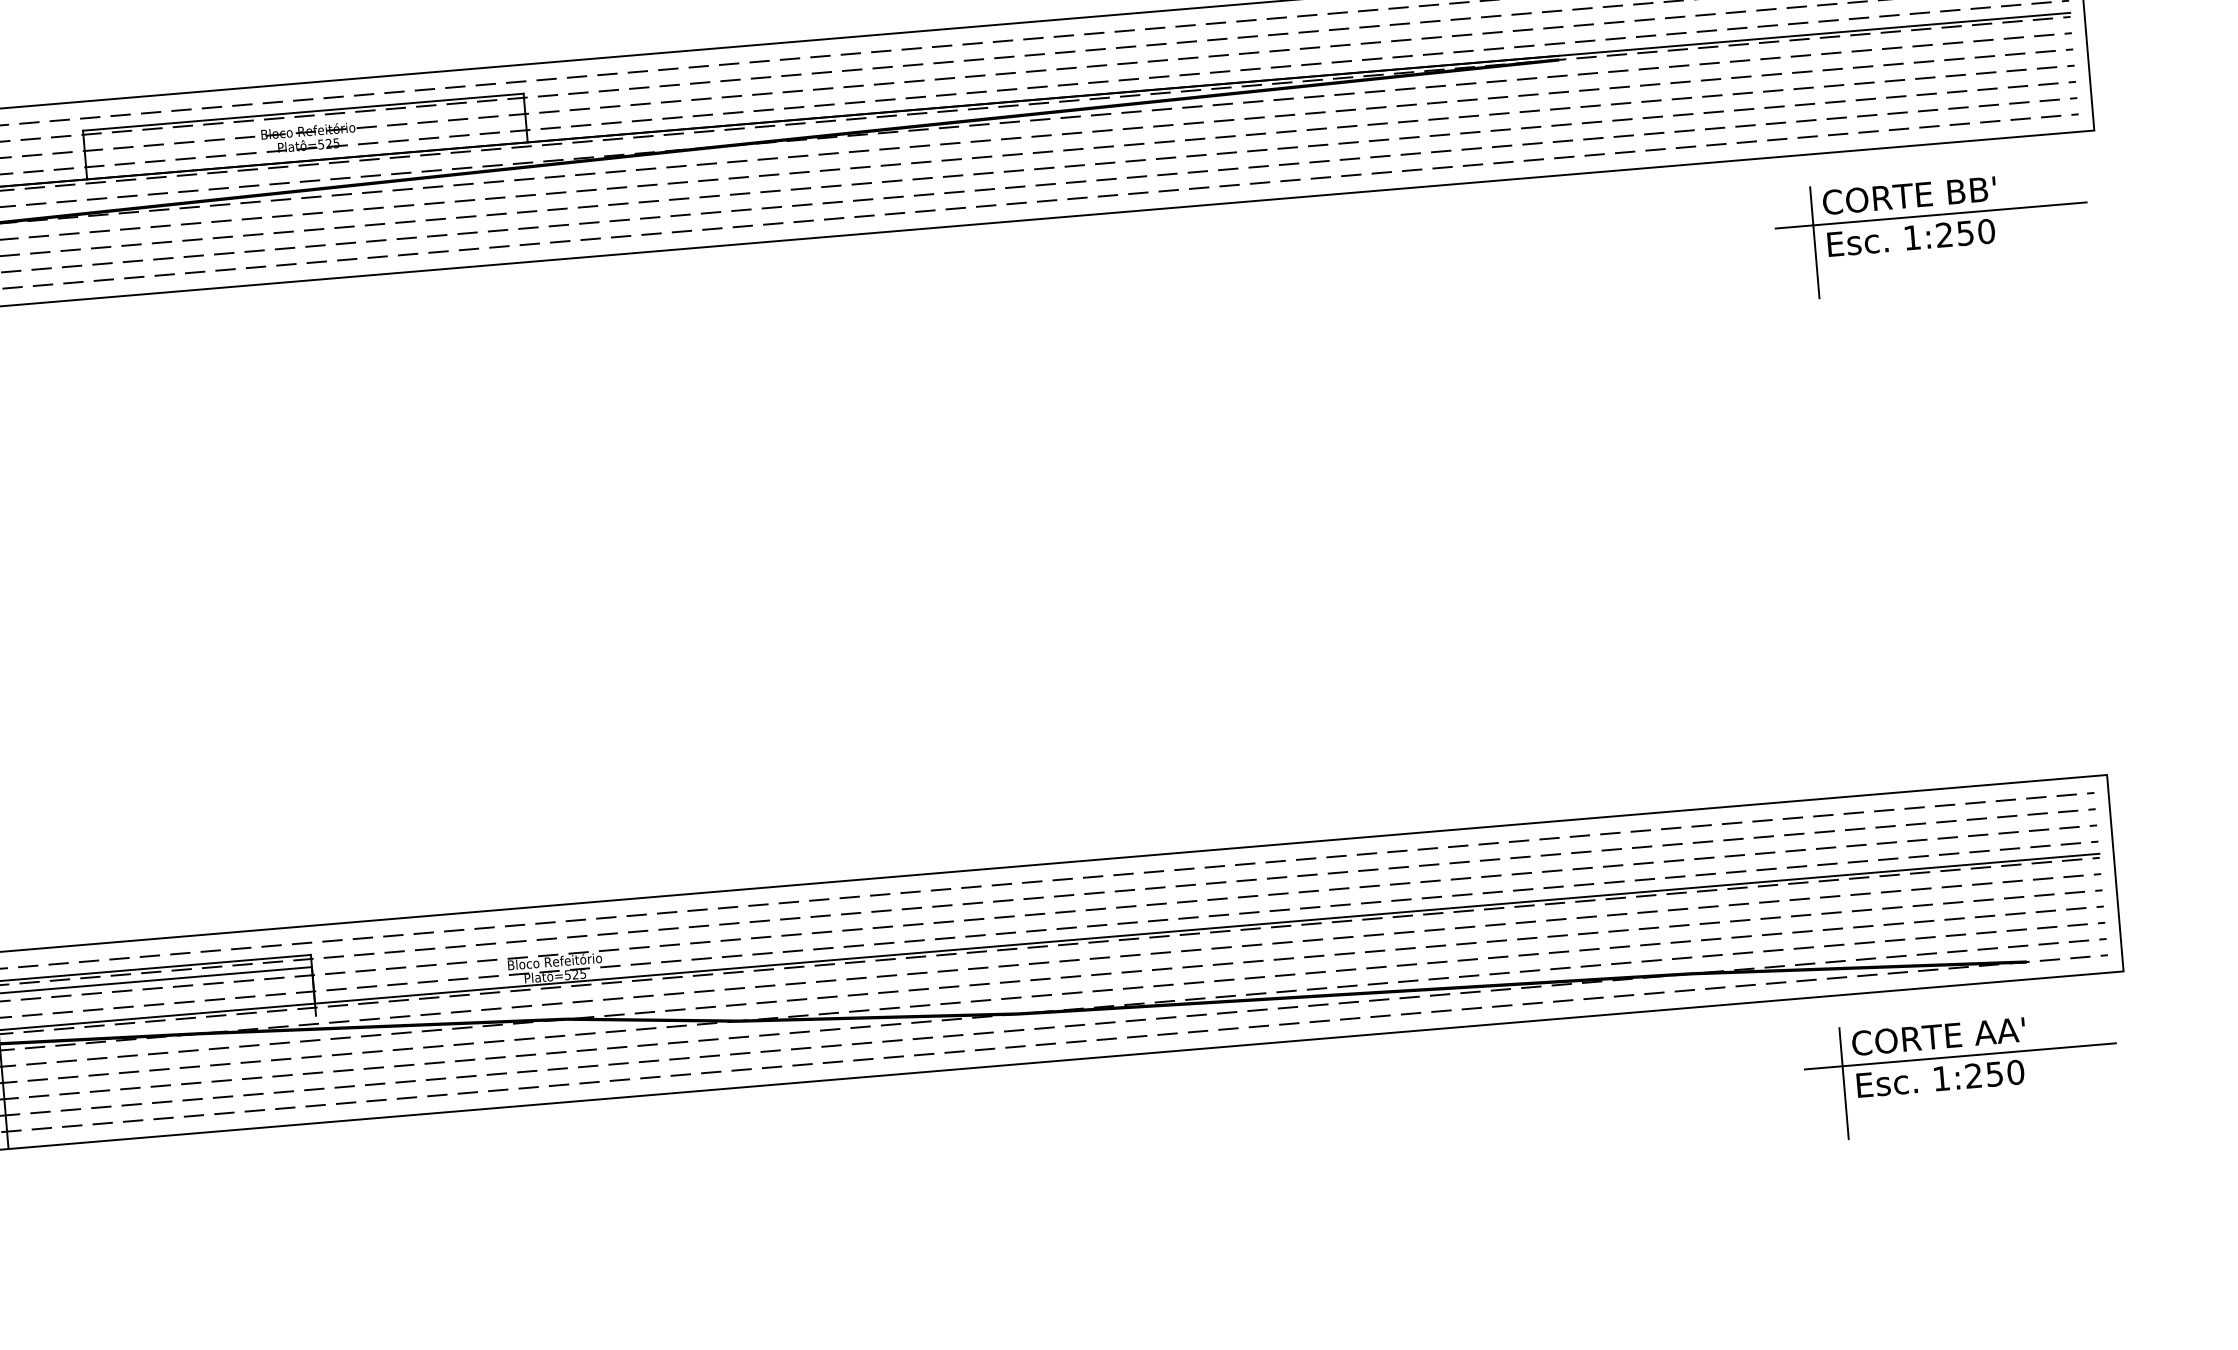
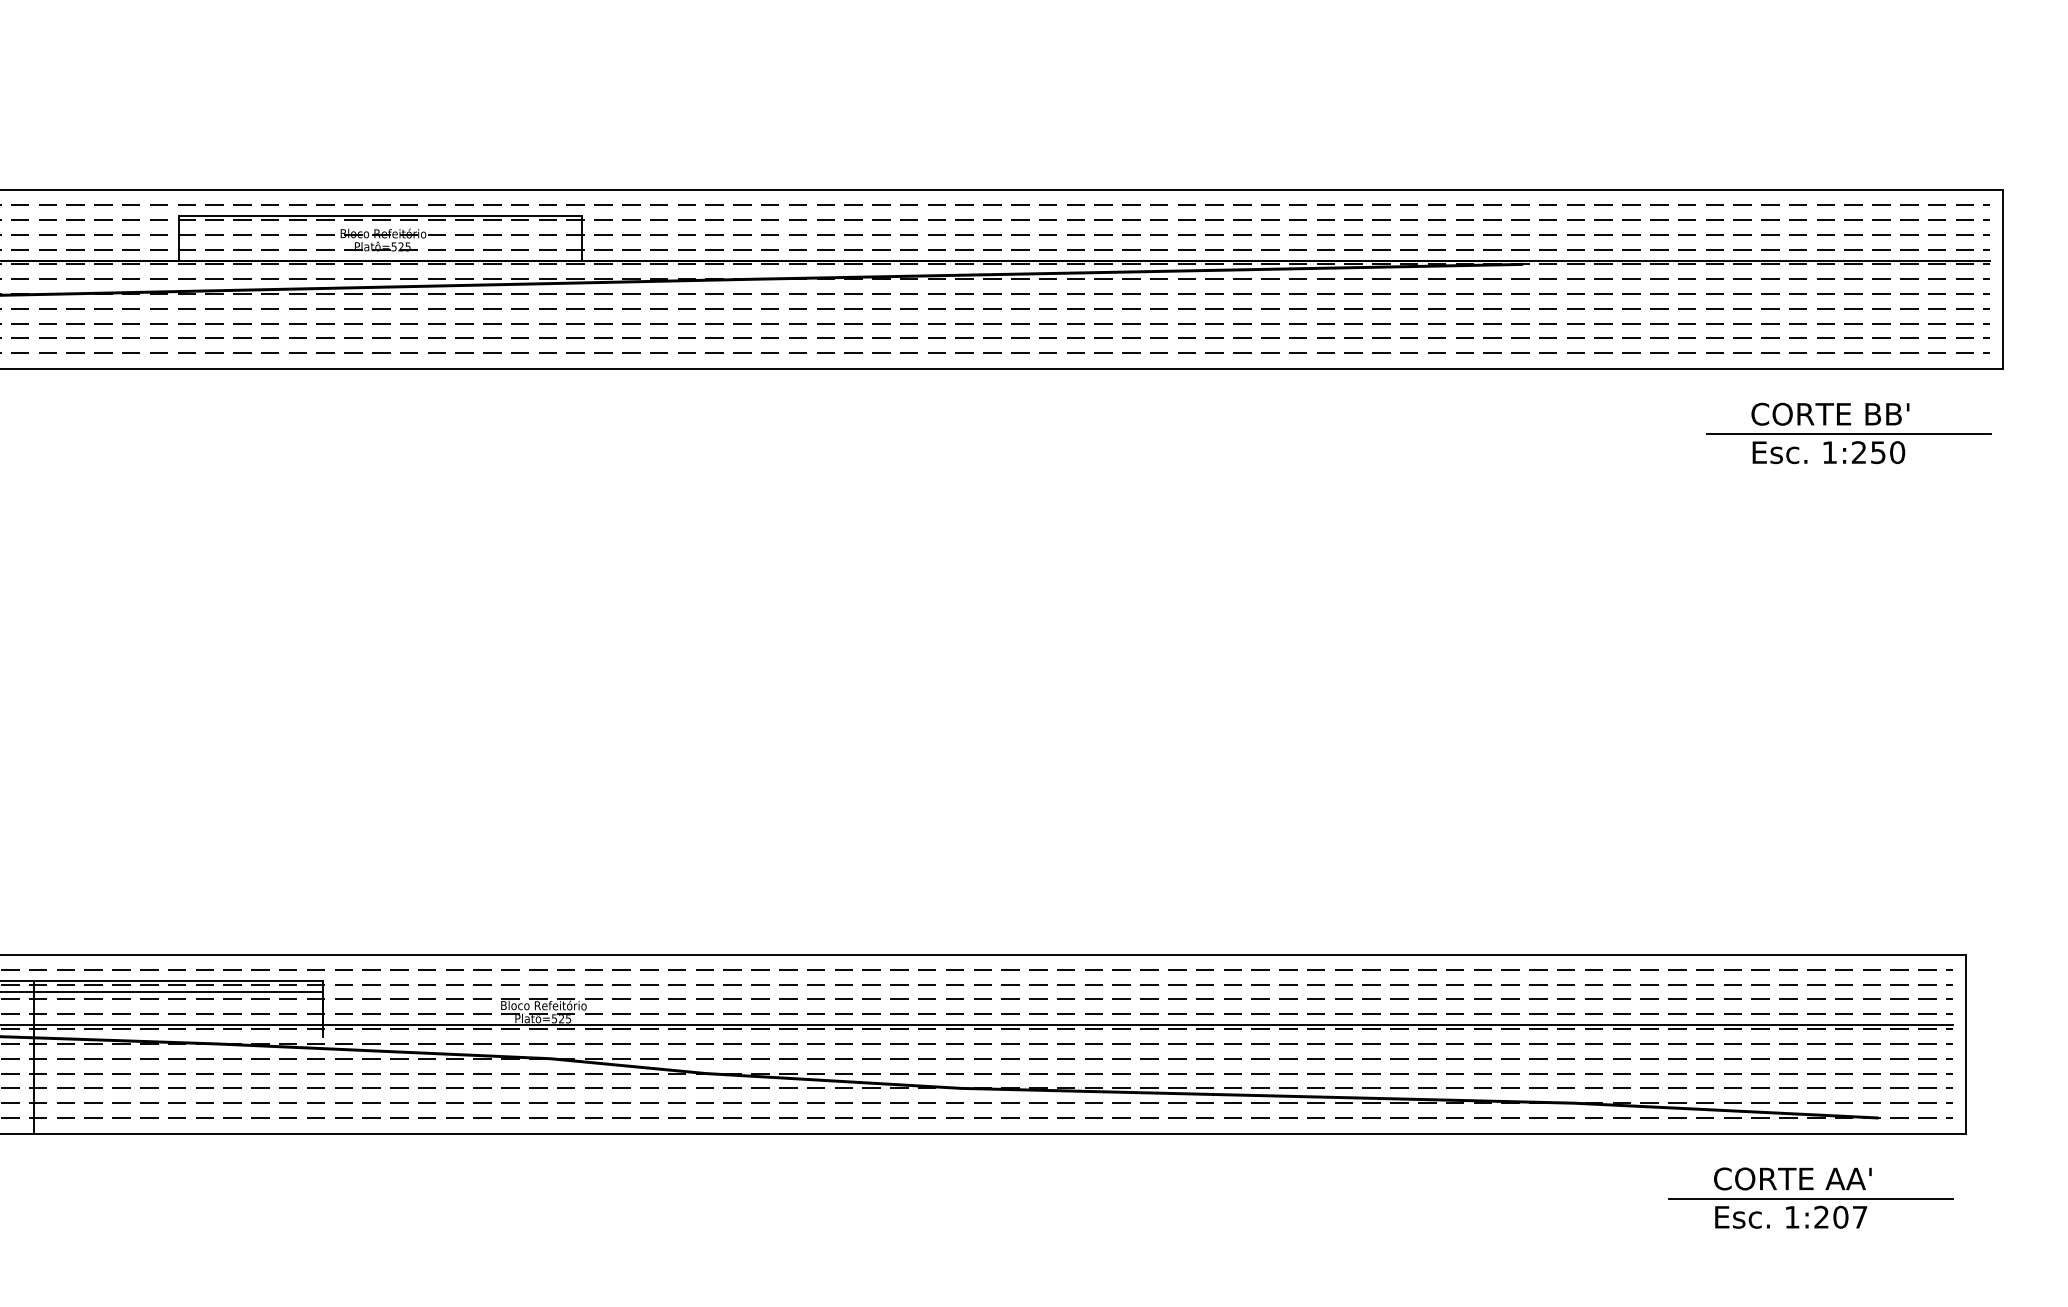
line: (1815, 242) -> (1741, 449), removed
text: (2005, 1072) -> (1850, 1216), 1:250 -> 1:207
line: (1844, 1083) -> (1703, 1214), removed

